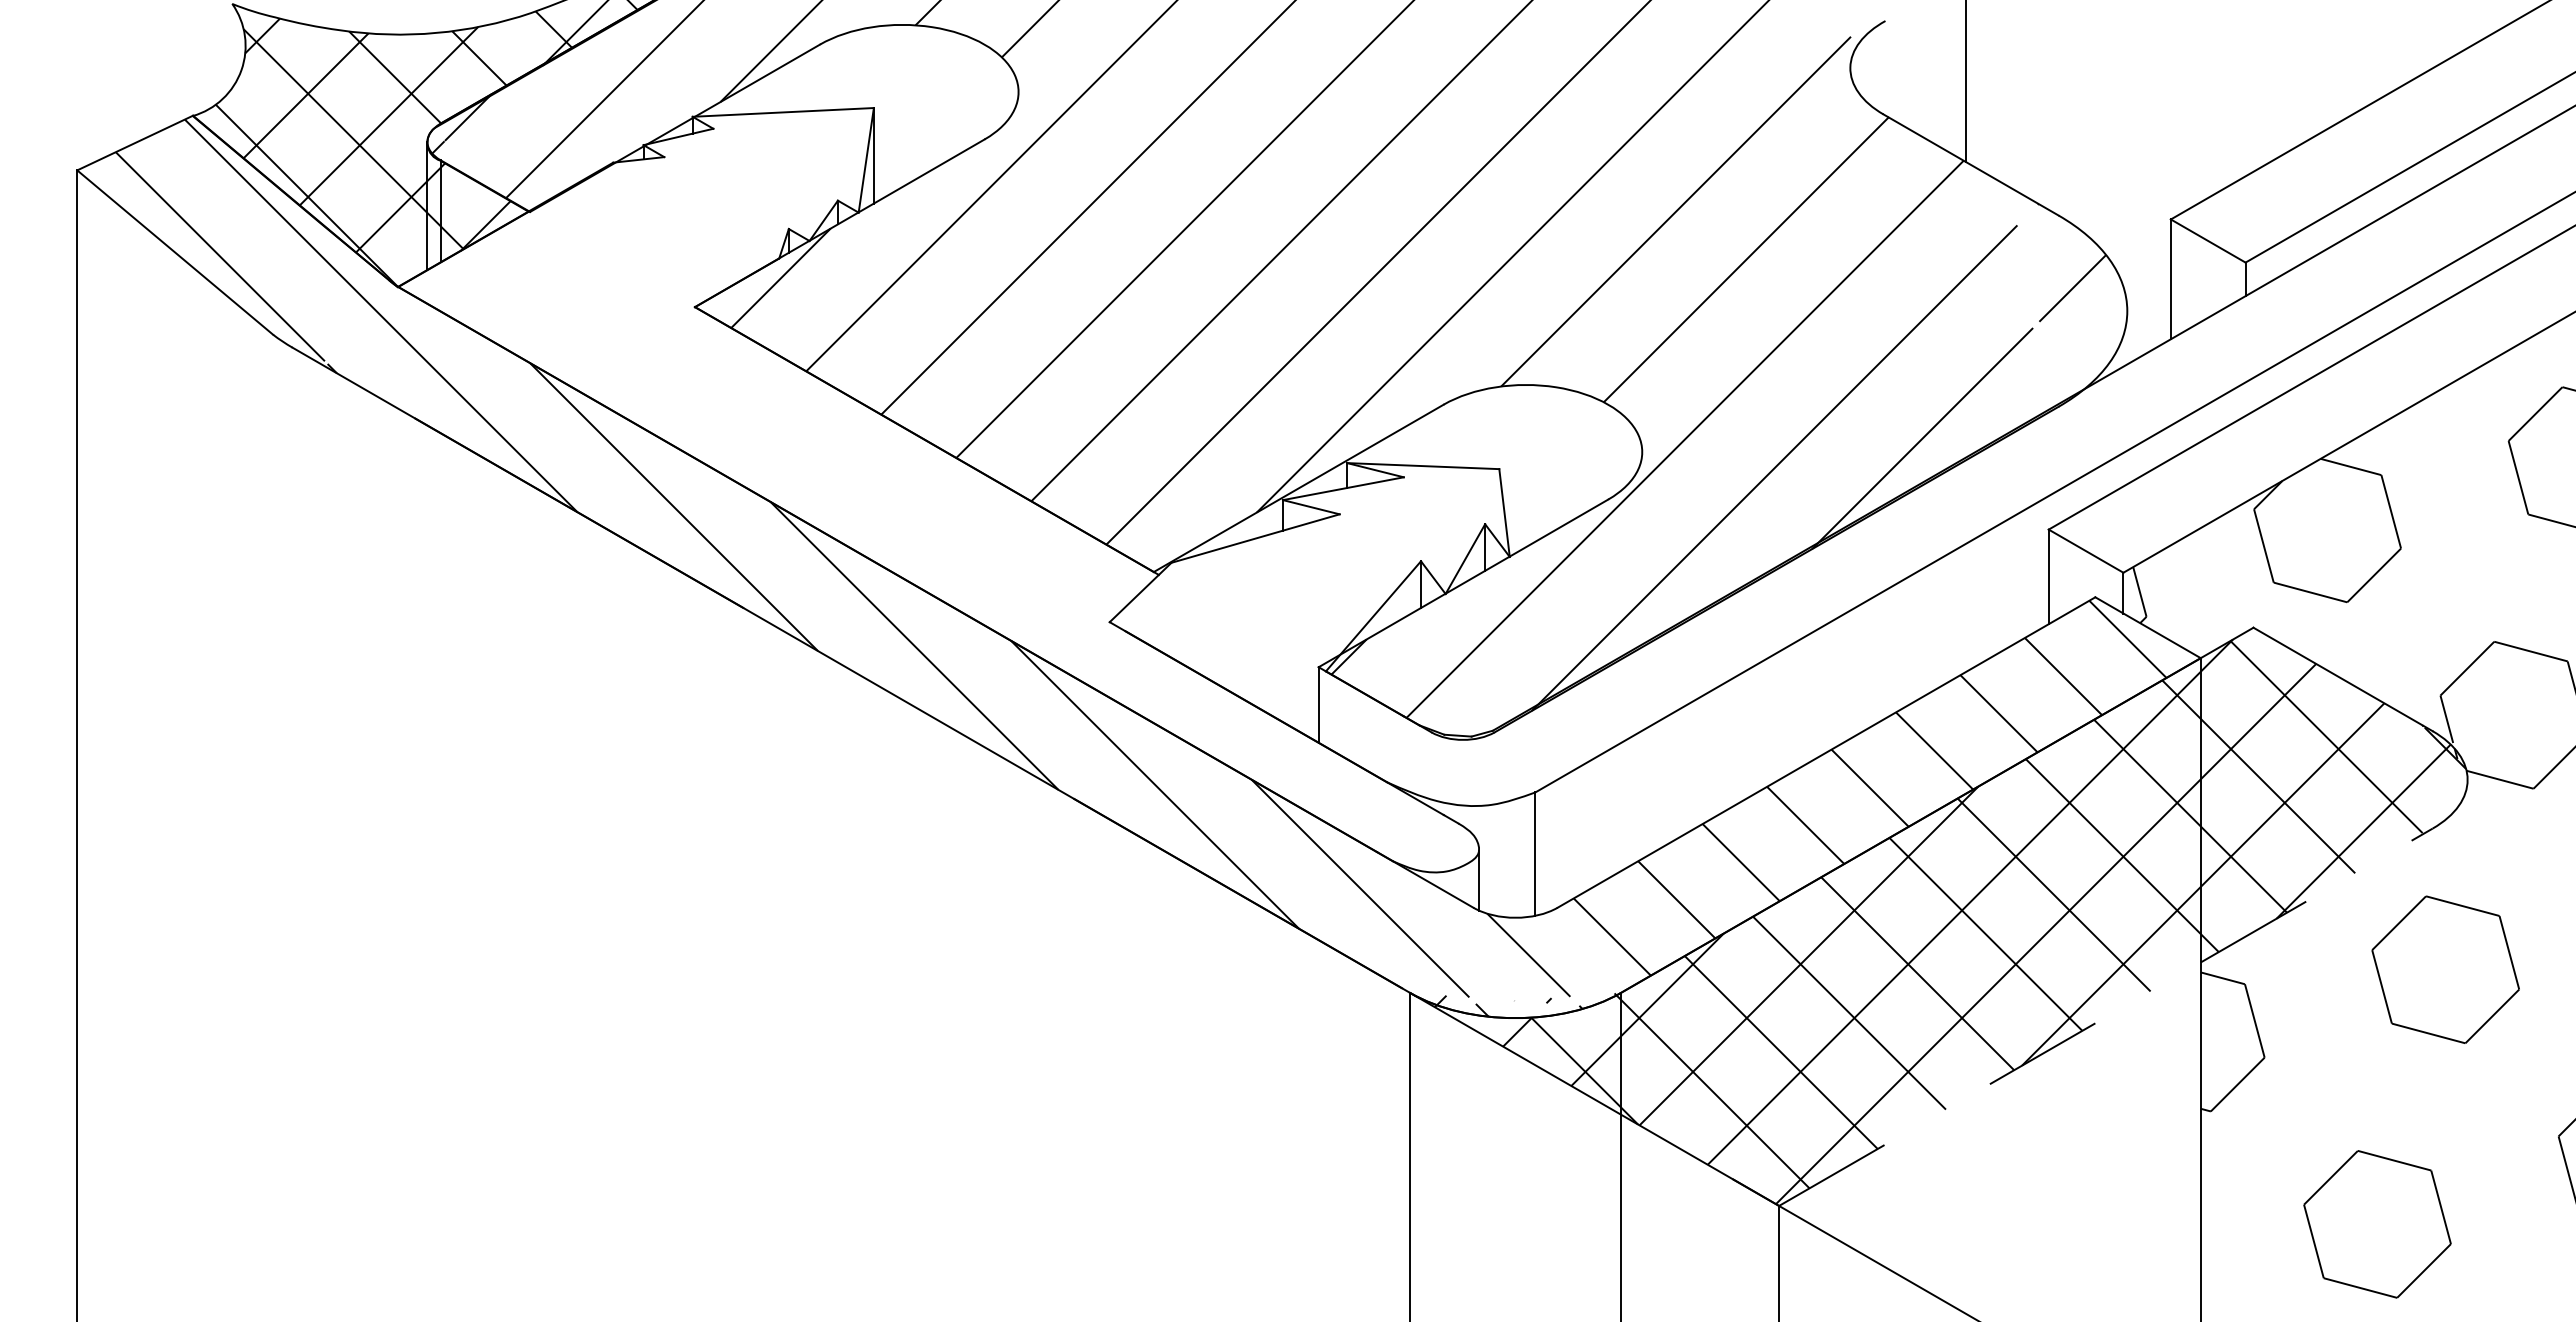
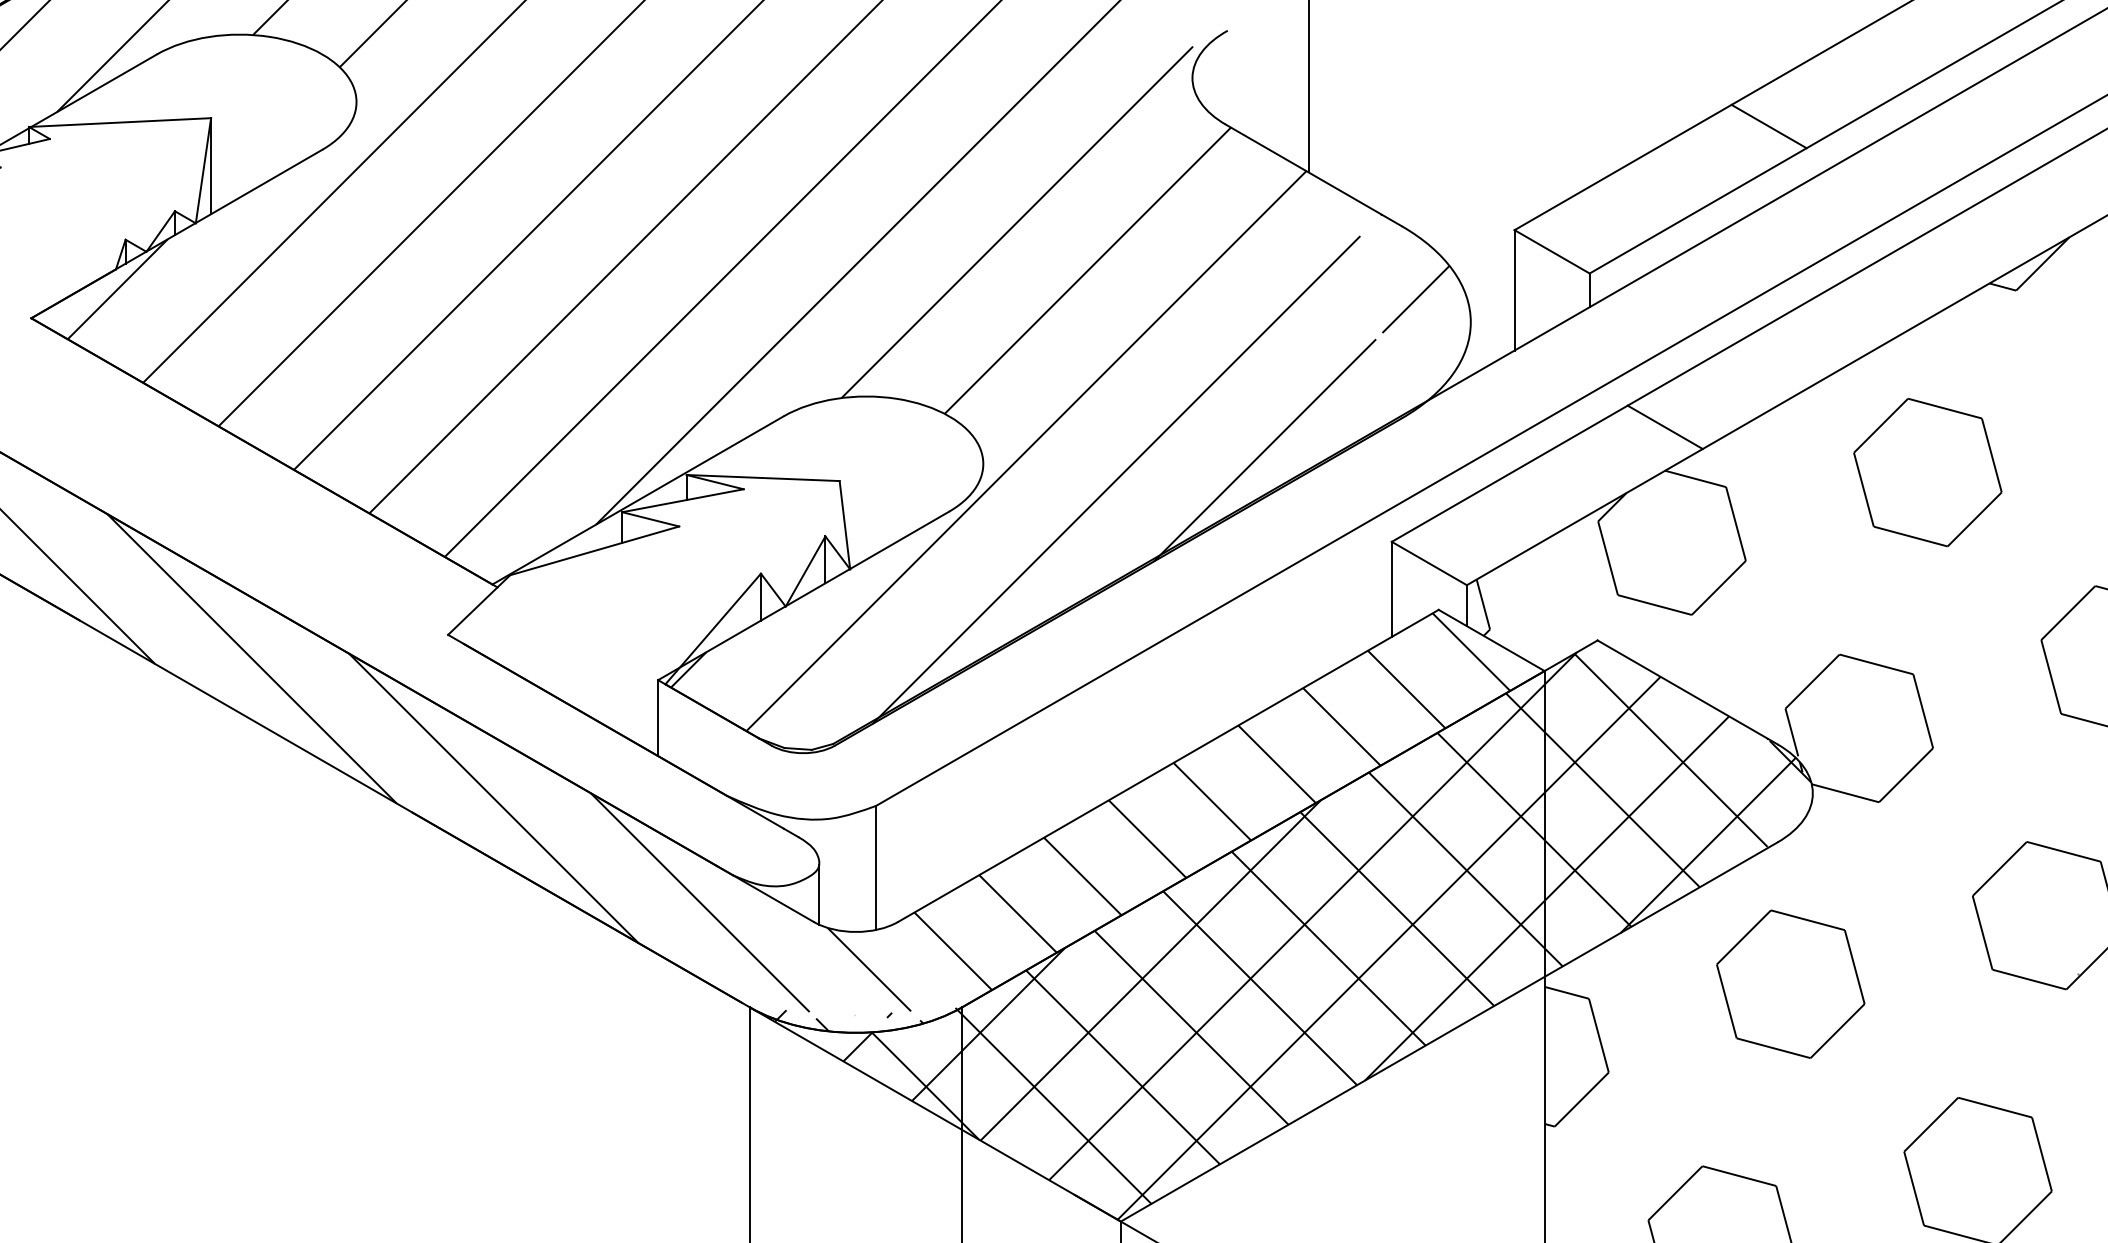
line: (2423, 115) -> (1768, 125), added
line: (2320, 415) -> (1664, 427), added
line: (2106, 1017) -> (1449, 1032), dashed -> solid

